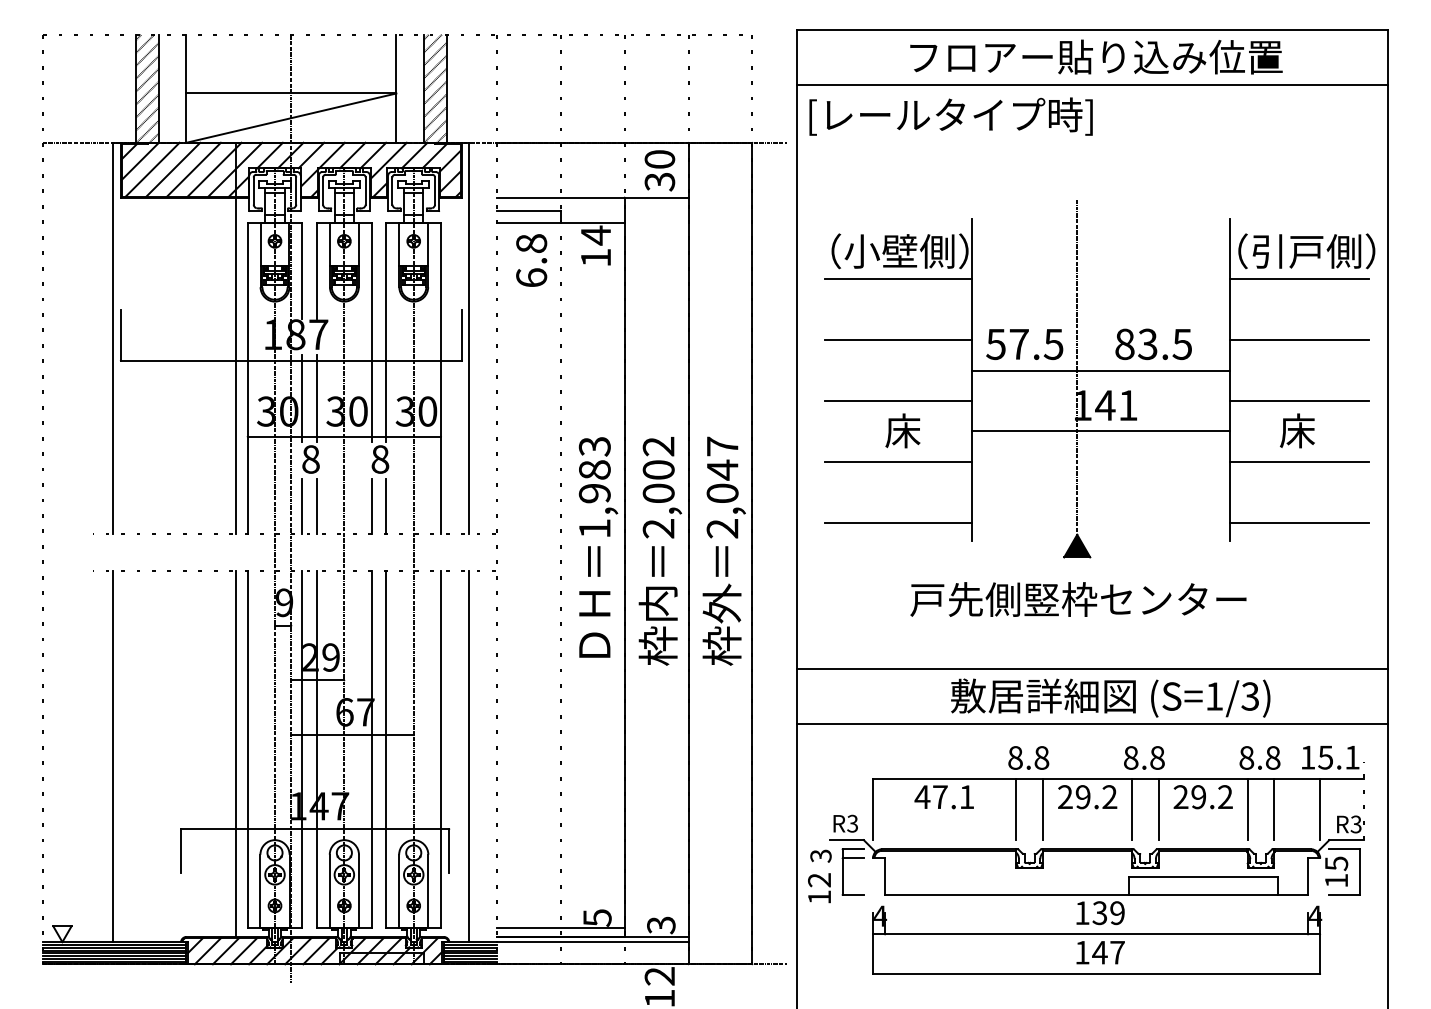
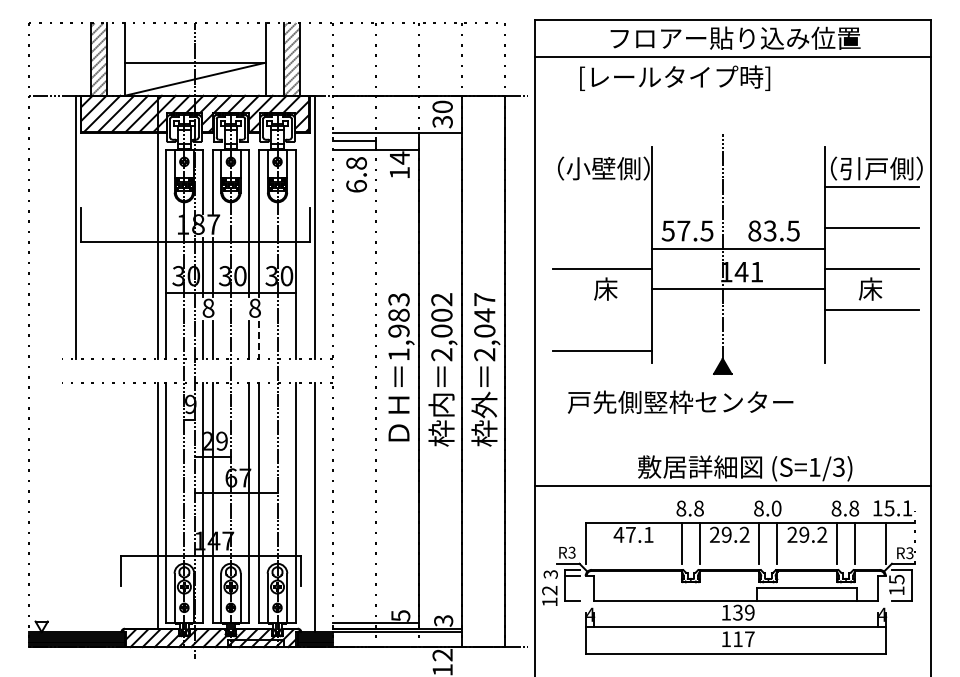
text: (951, 115) -> (675, 77), moved
line: (898, 279) -> (602, 187), removed
line: (898, 340) -> (602, 228), removed
line: (898, 461) -> (602, 309), removed
line: (386, 505) -> (259, 339), solid -> dashed
line: (1298, 522) -> (871, 350), removed
text: (1078, 598) -> (680, 401), moved
line: (1091, 669) -> (732, 449), removed
line: (112, 756) -> (75, 507), removed
text: (1157, 757) -> (776, 508), 8.8 -> 8.0
text: (1099, 951) -> (737, 638), 147 -> 117

